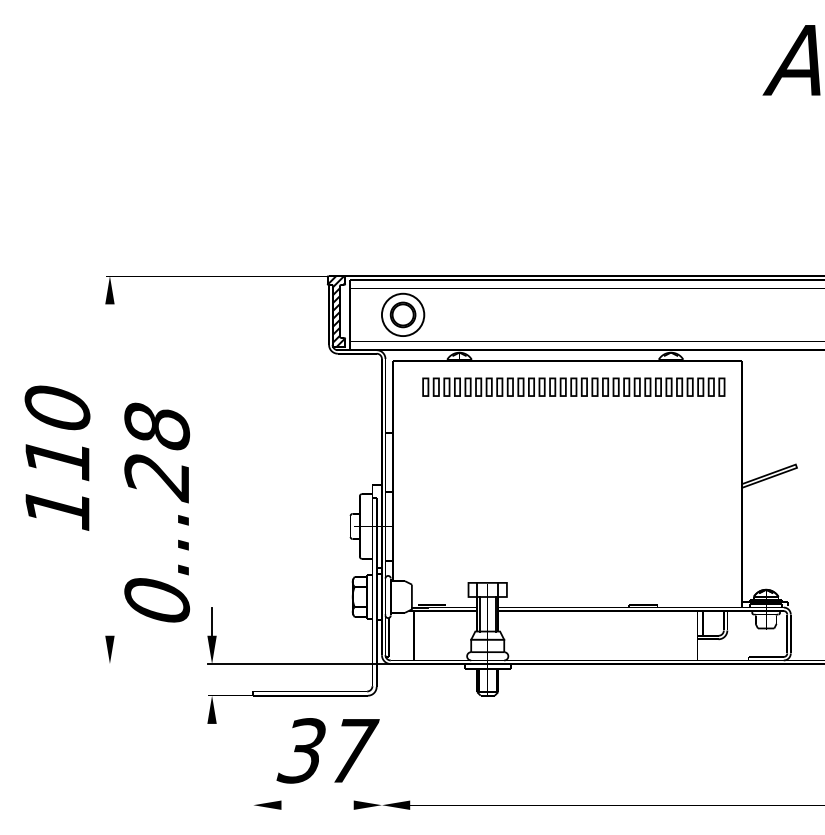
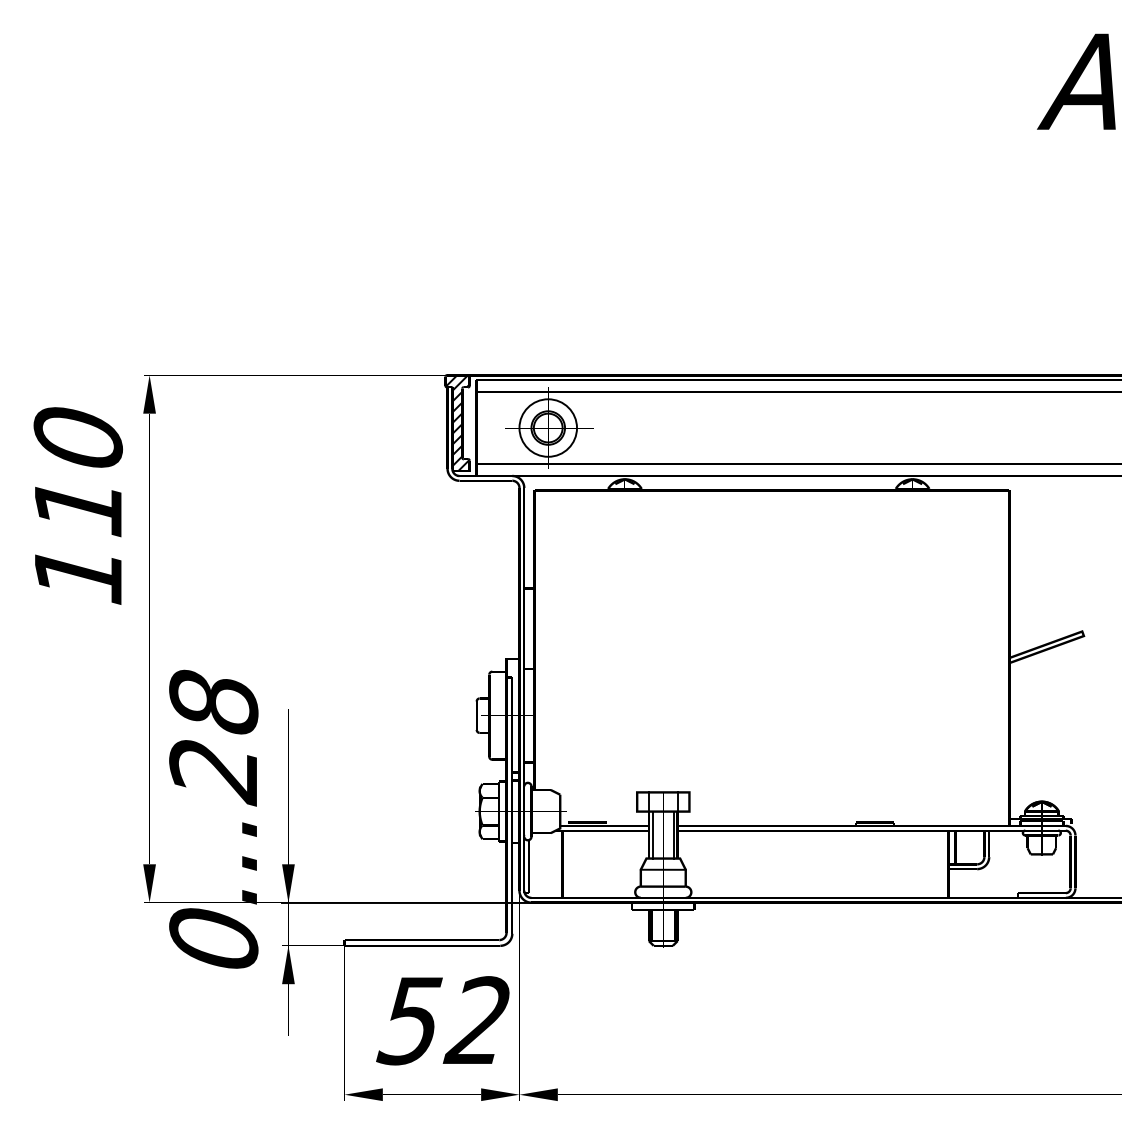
part: (573, 386) -> (779, 525), removed
text: (57, 457) -> (78, 504), moved
text: (156, 512) -> (212, 819), moved
line: (212, 621) -> (289, 844), removed
text: (327, 750) -> (445, 1020), 37 -> 52

